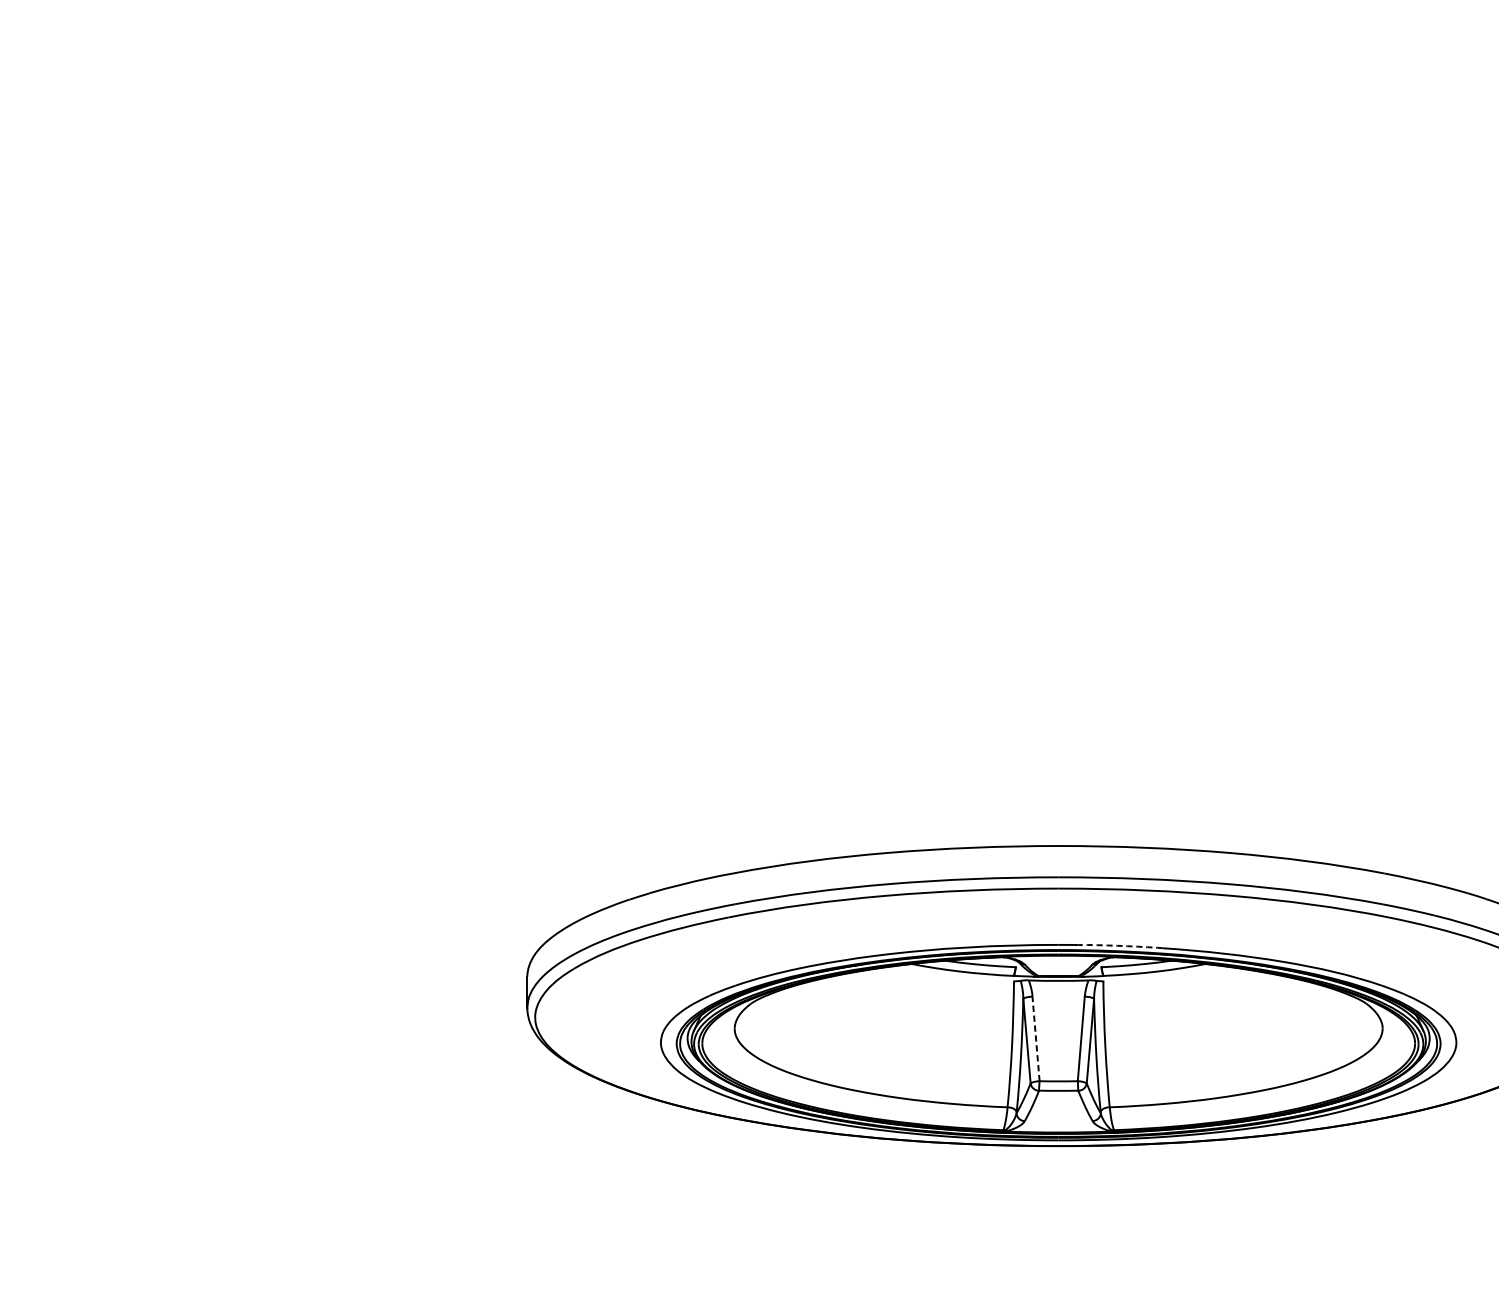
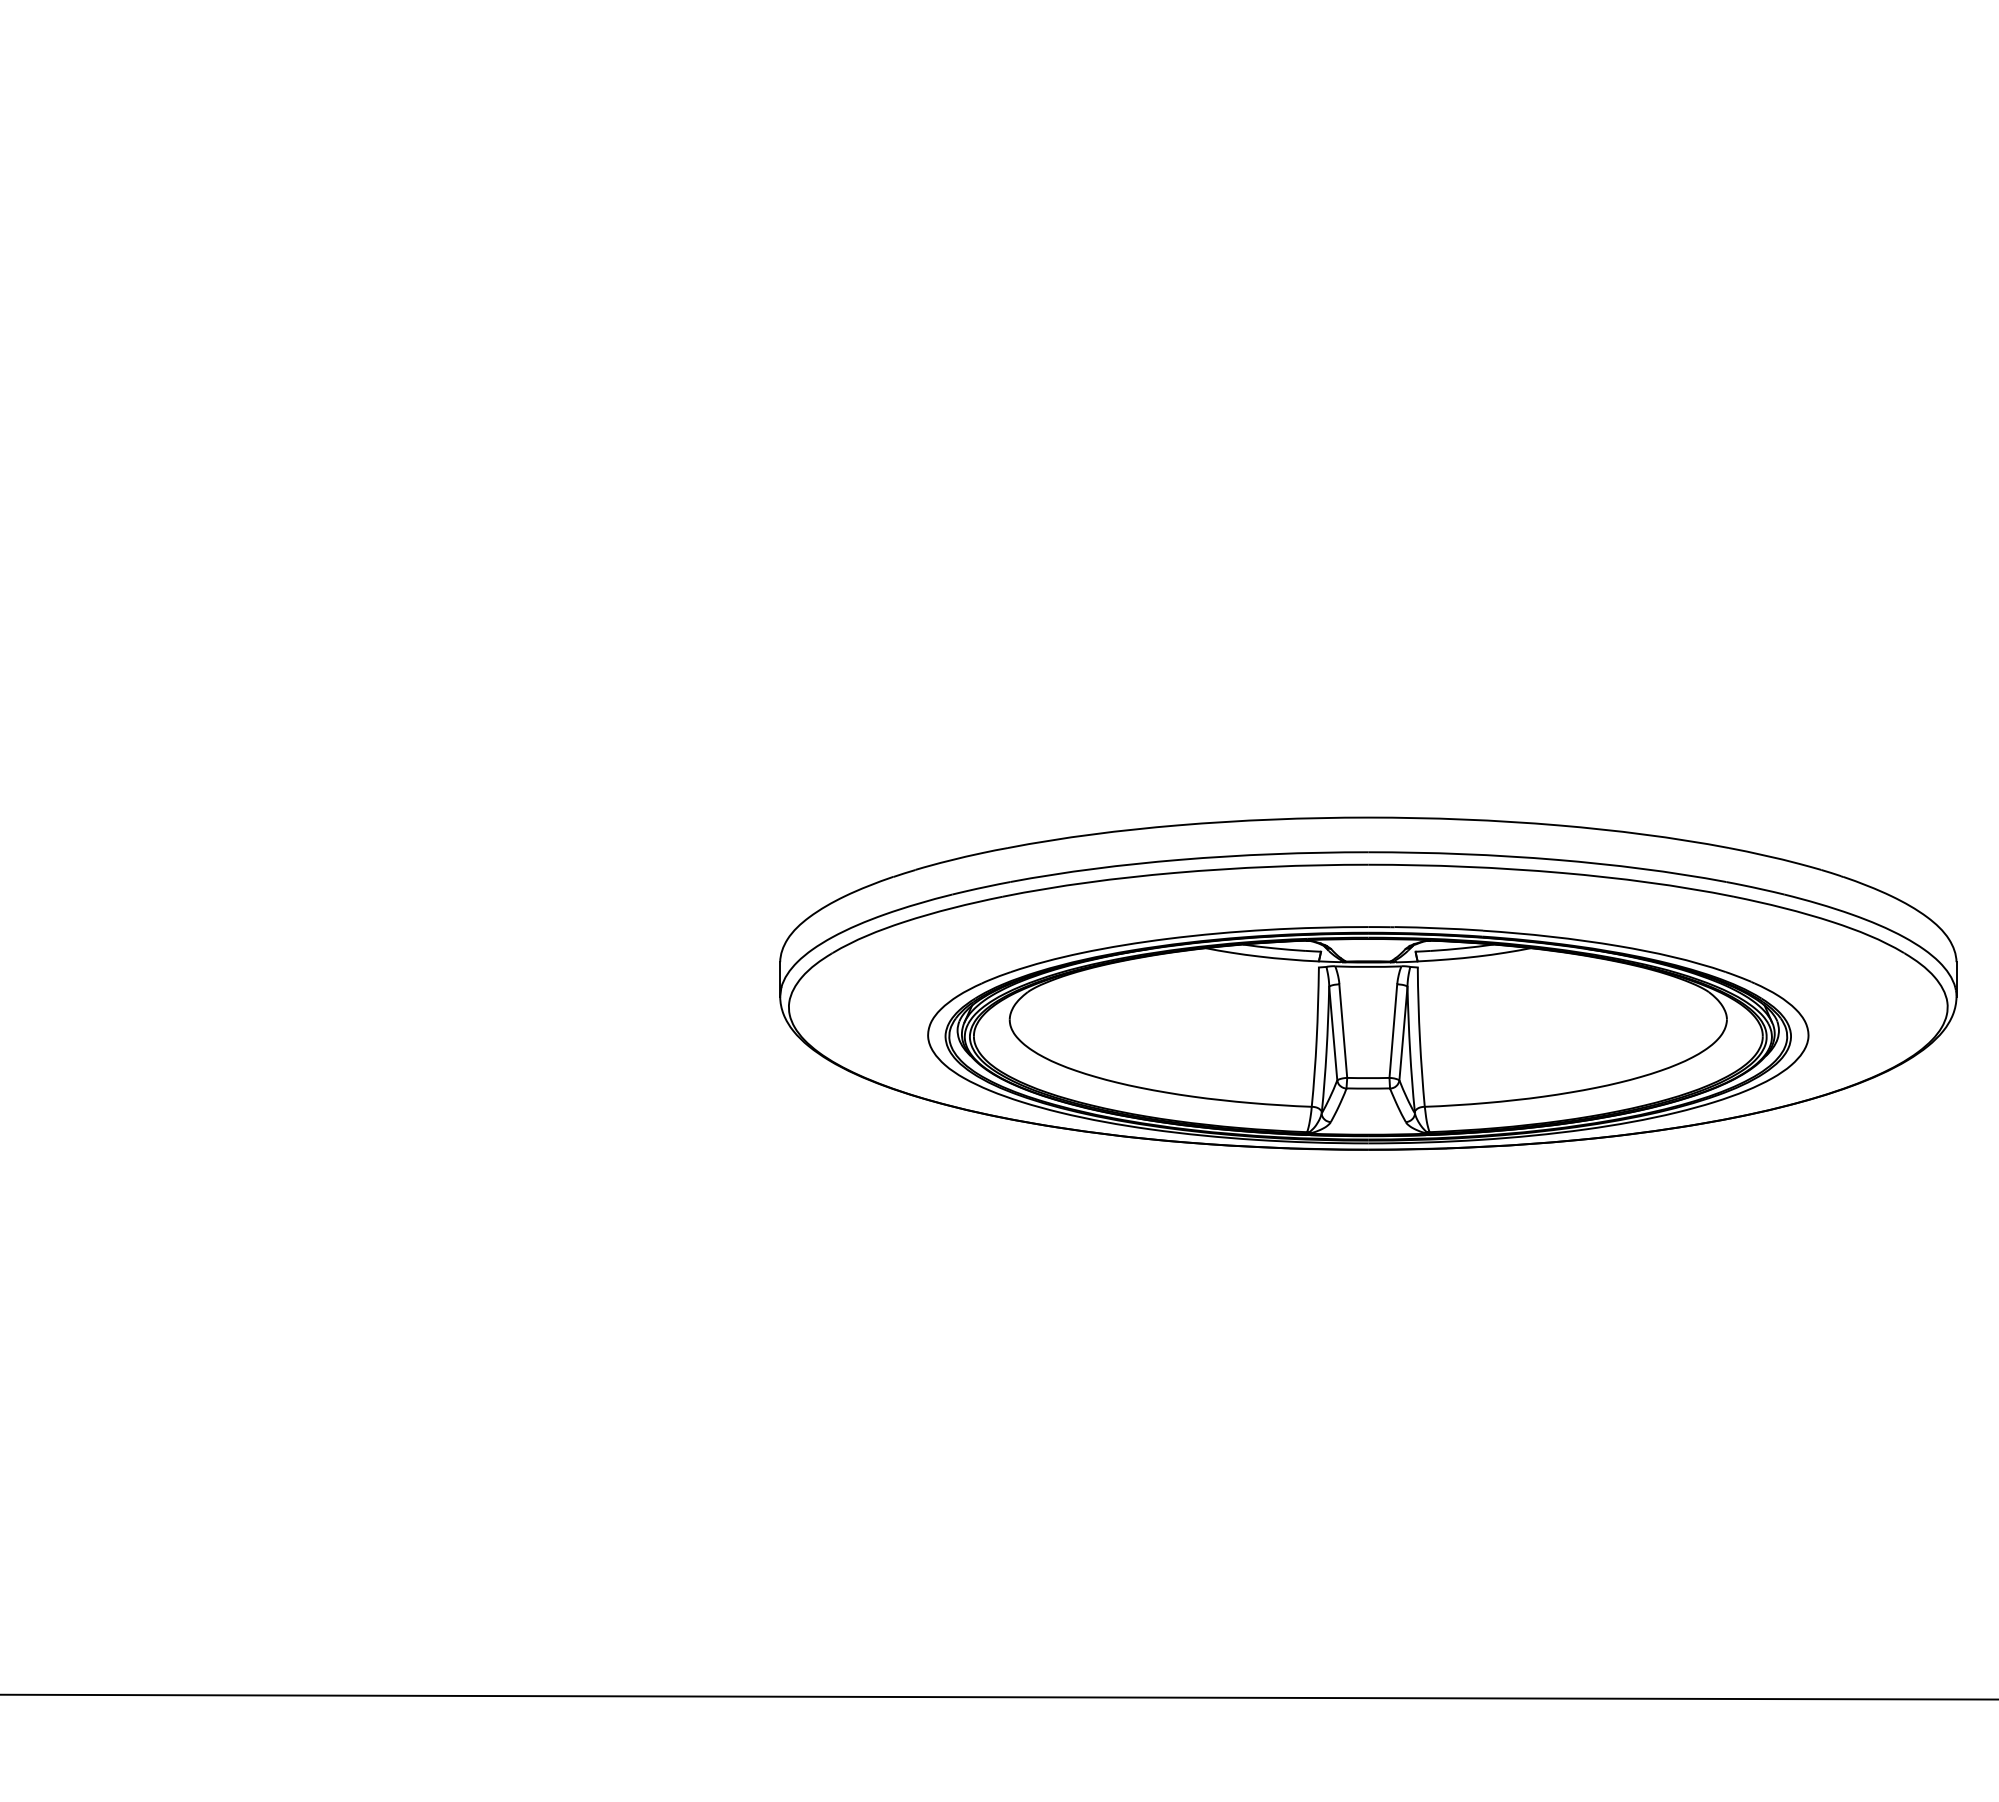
arc: (1122, 946) -> (1438, 928), dashed -> solid
line: (1036, 1038) -> (1343, 1030), dashed -> solid

